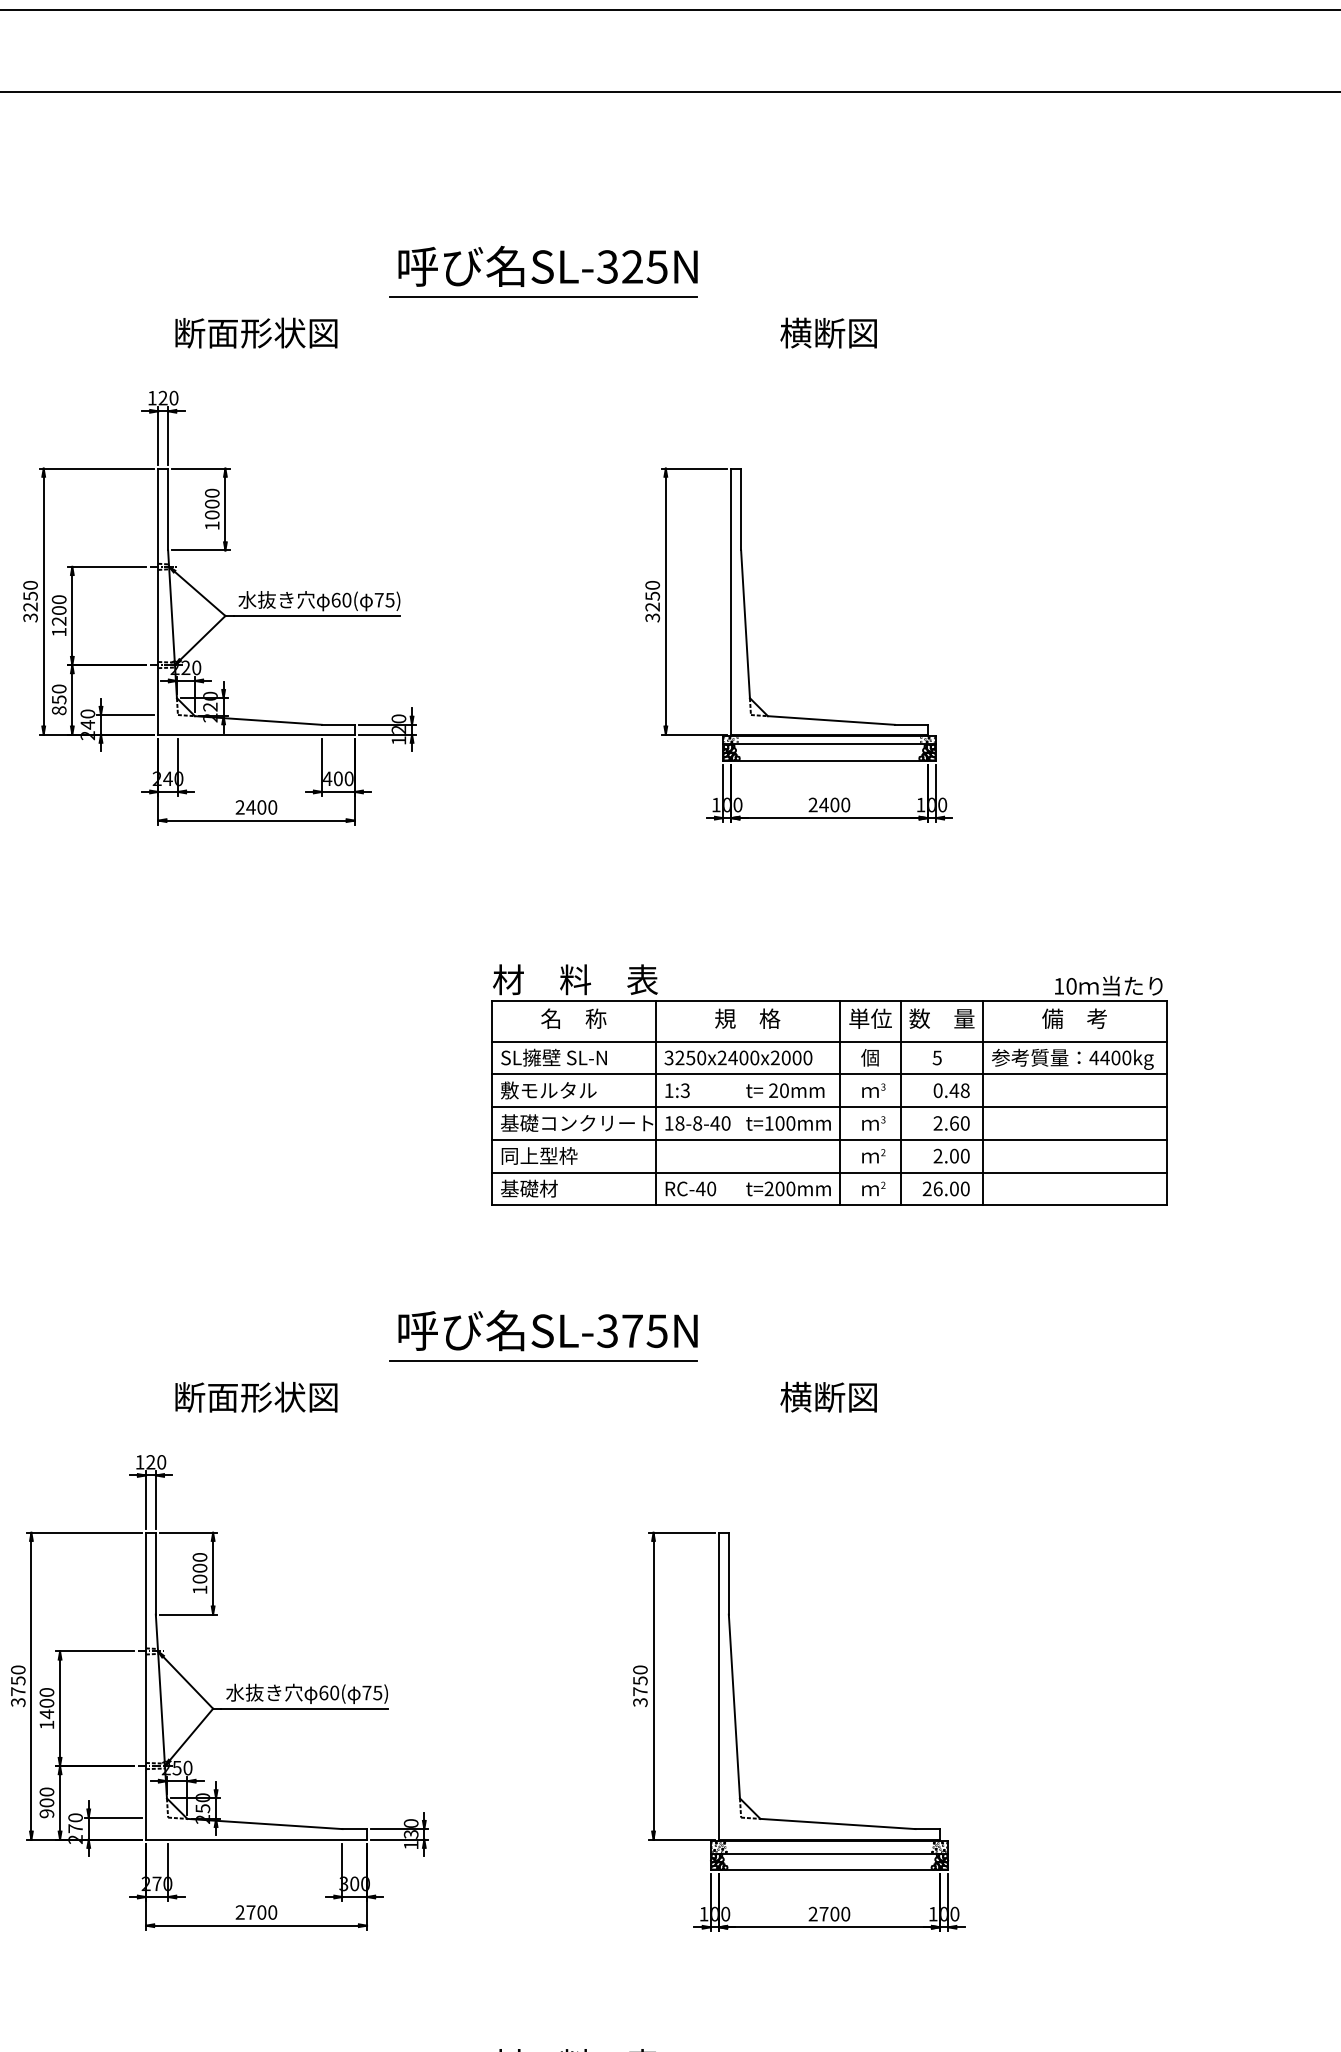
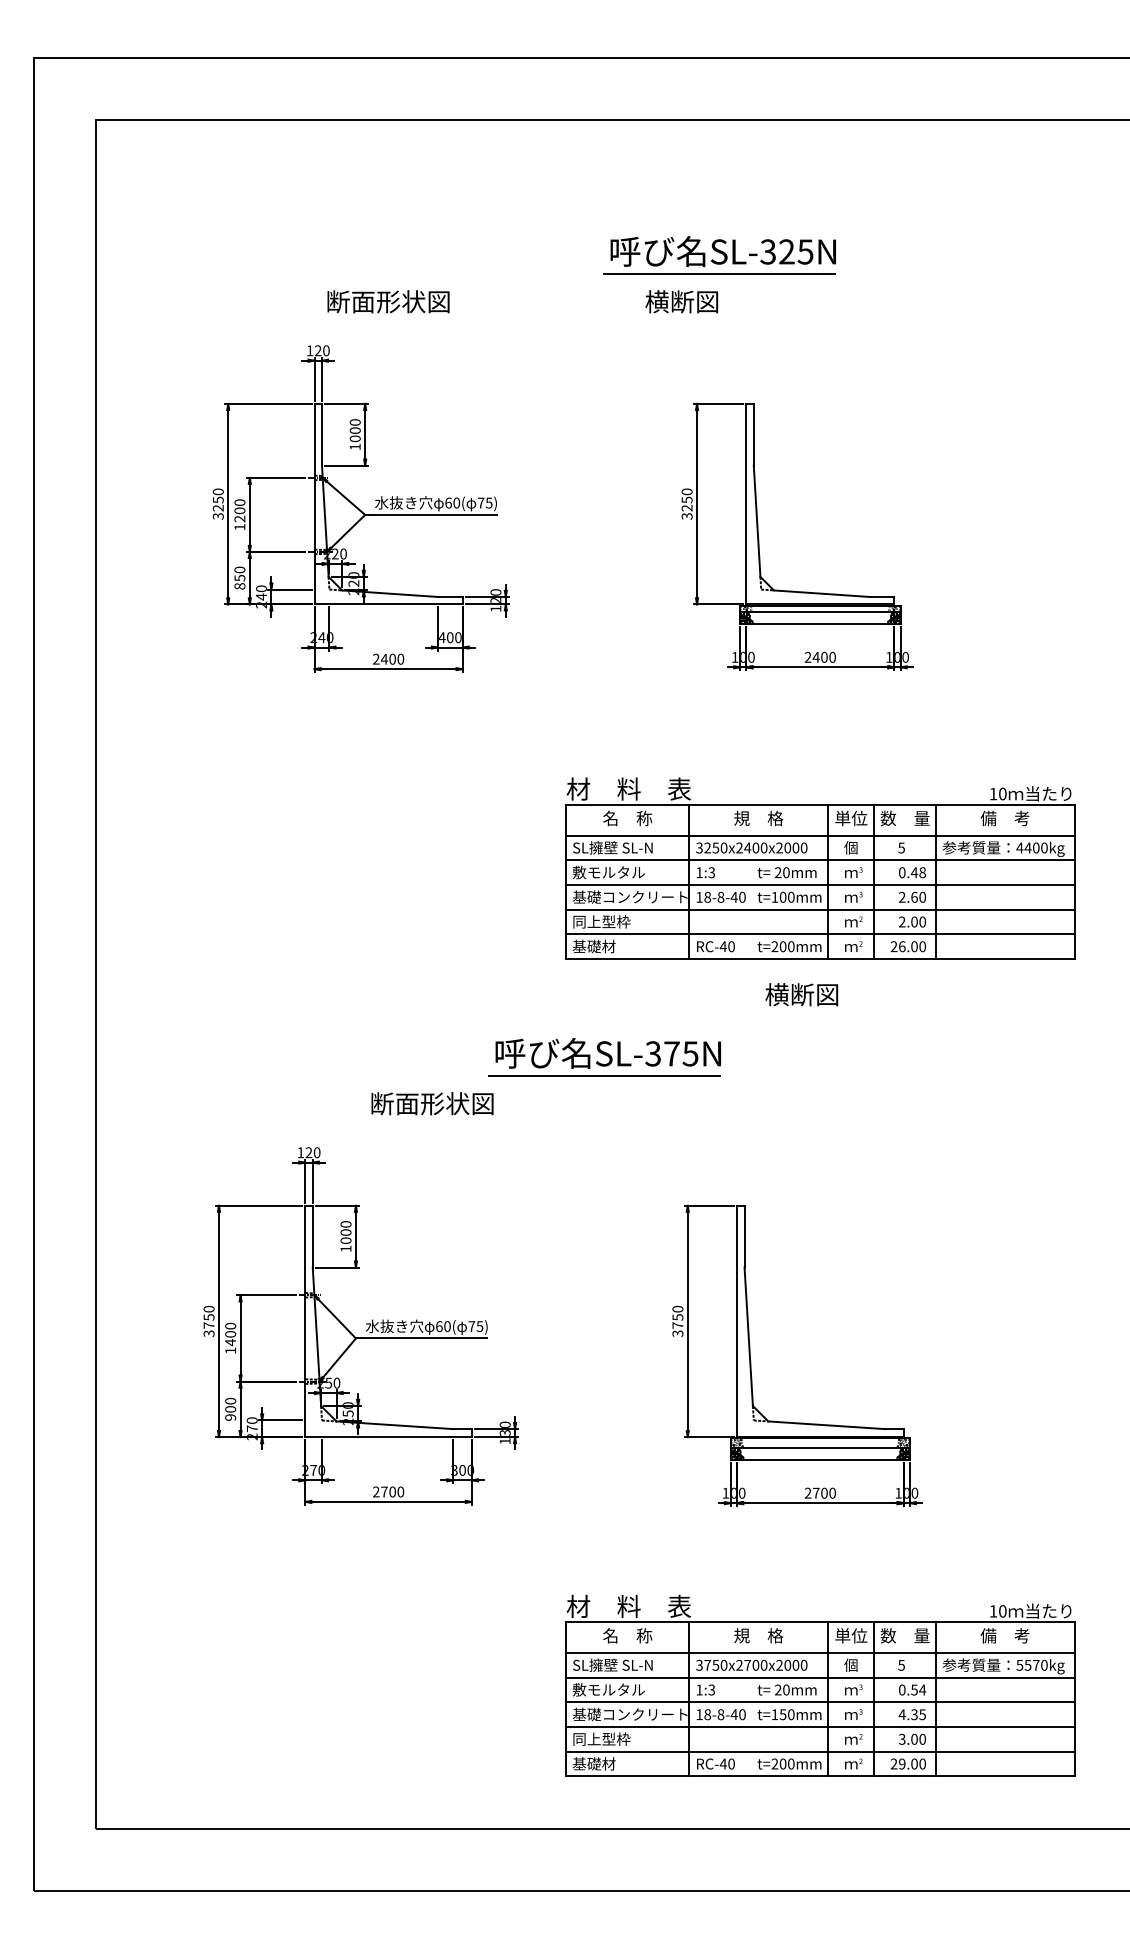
part: (543, 271) -> (719, 255), moved
text: (828, 332) -> (681, 301), moved
text: (256, 1396) -> (432, 1103), moved
text: (828, 1396) -> (801, 994), moved

